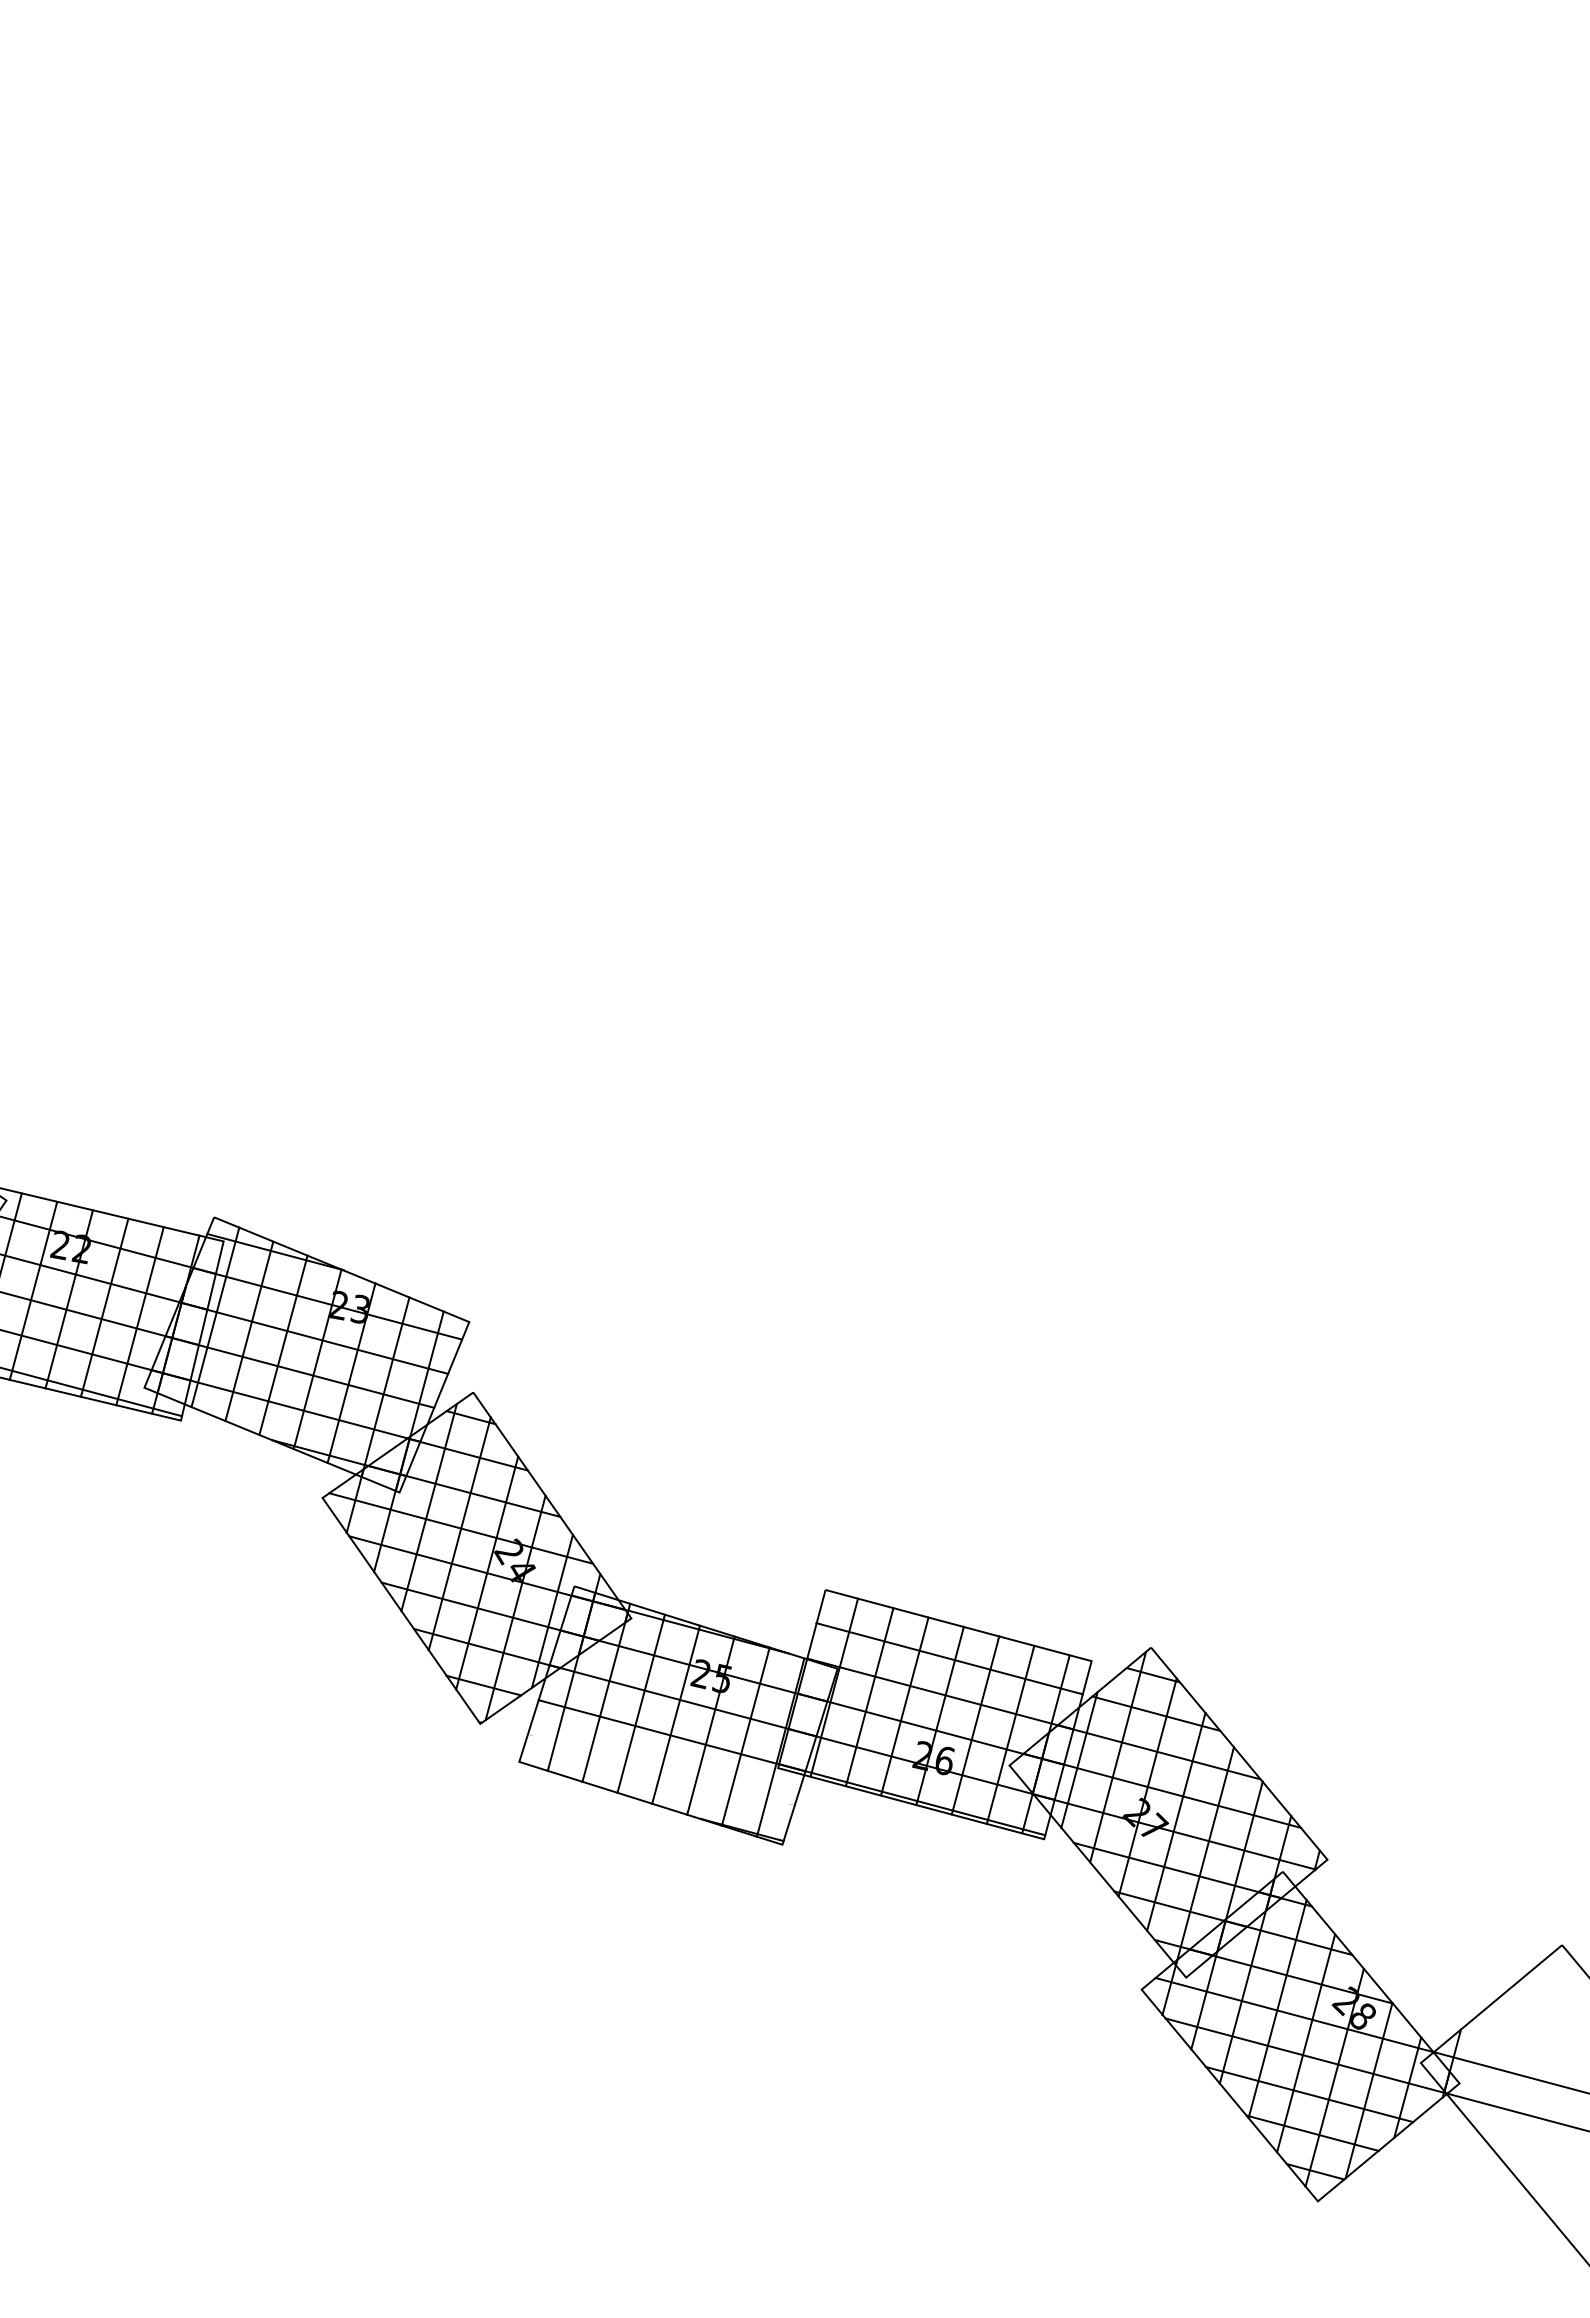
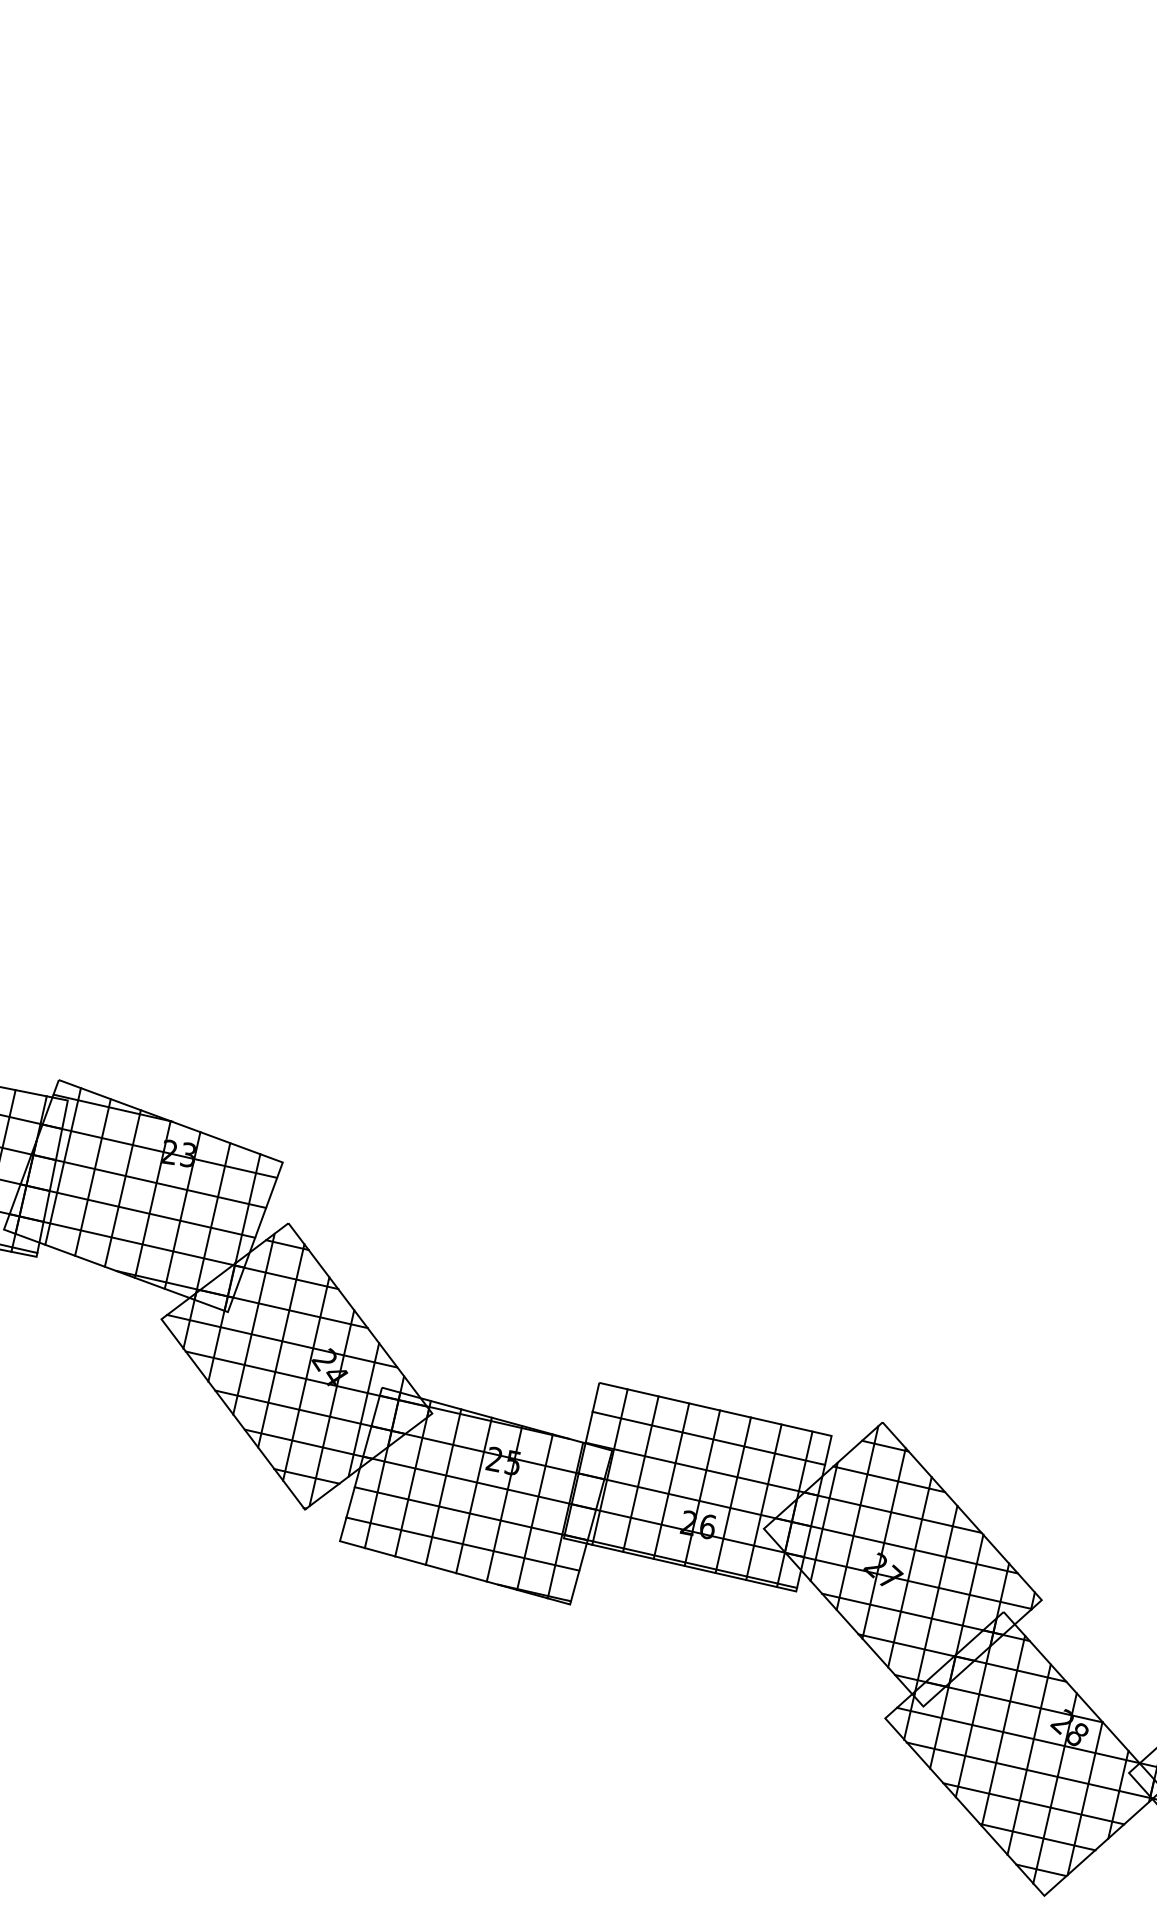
line: (660, 1770) -> (462, 1544), added

